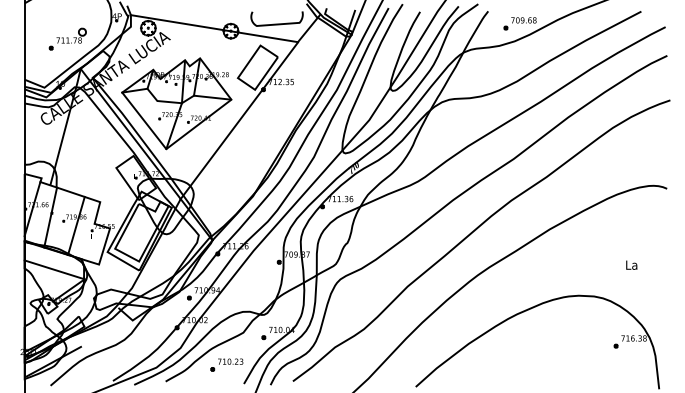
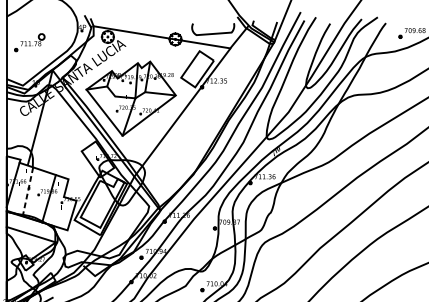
part: (67, 38) -> (29, 42), moved
line: (50, 217) -> (27, 191), solid -> dashed

